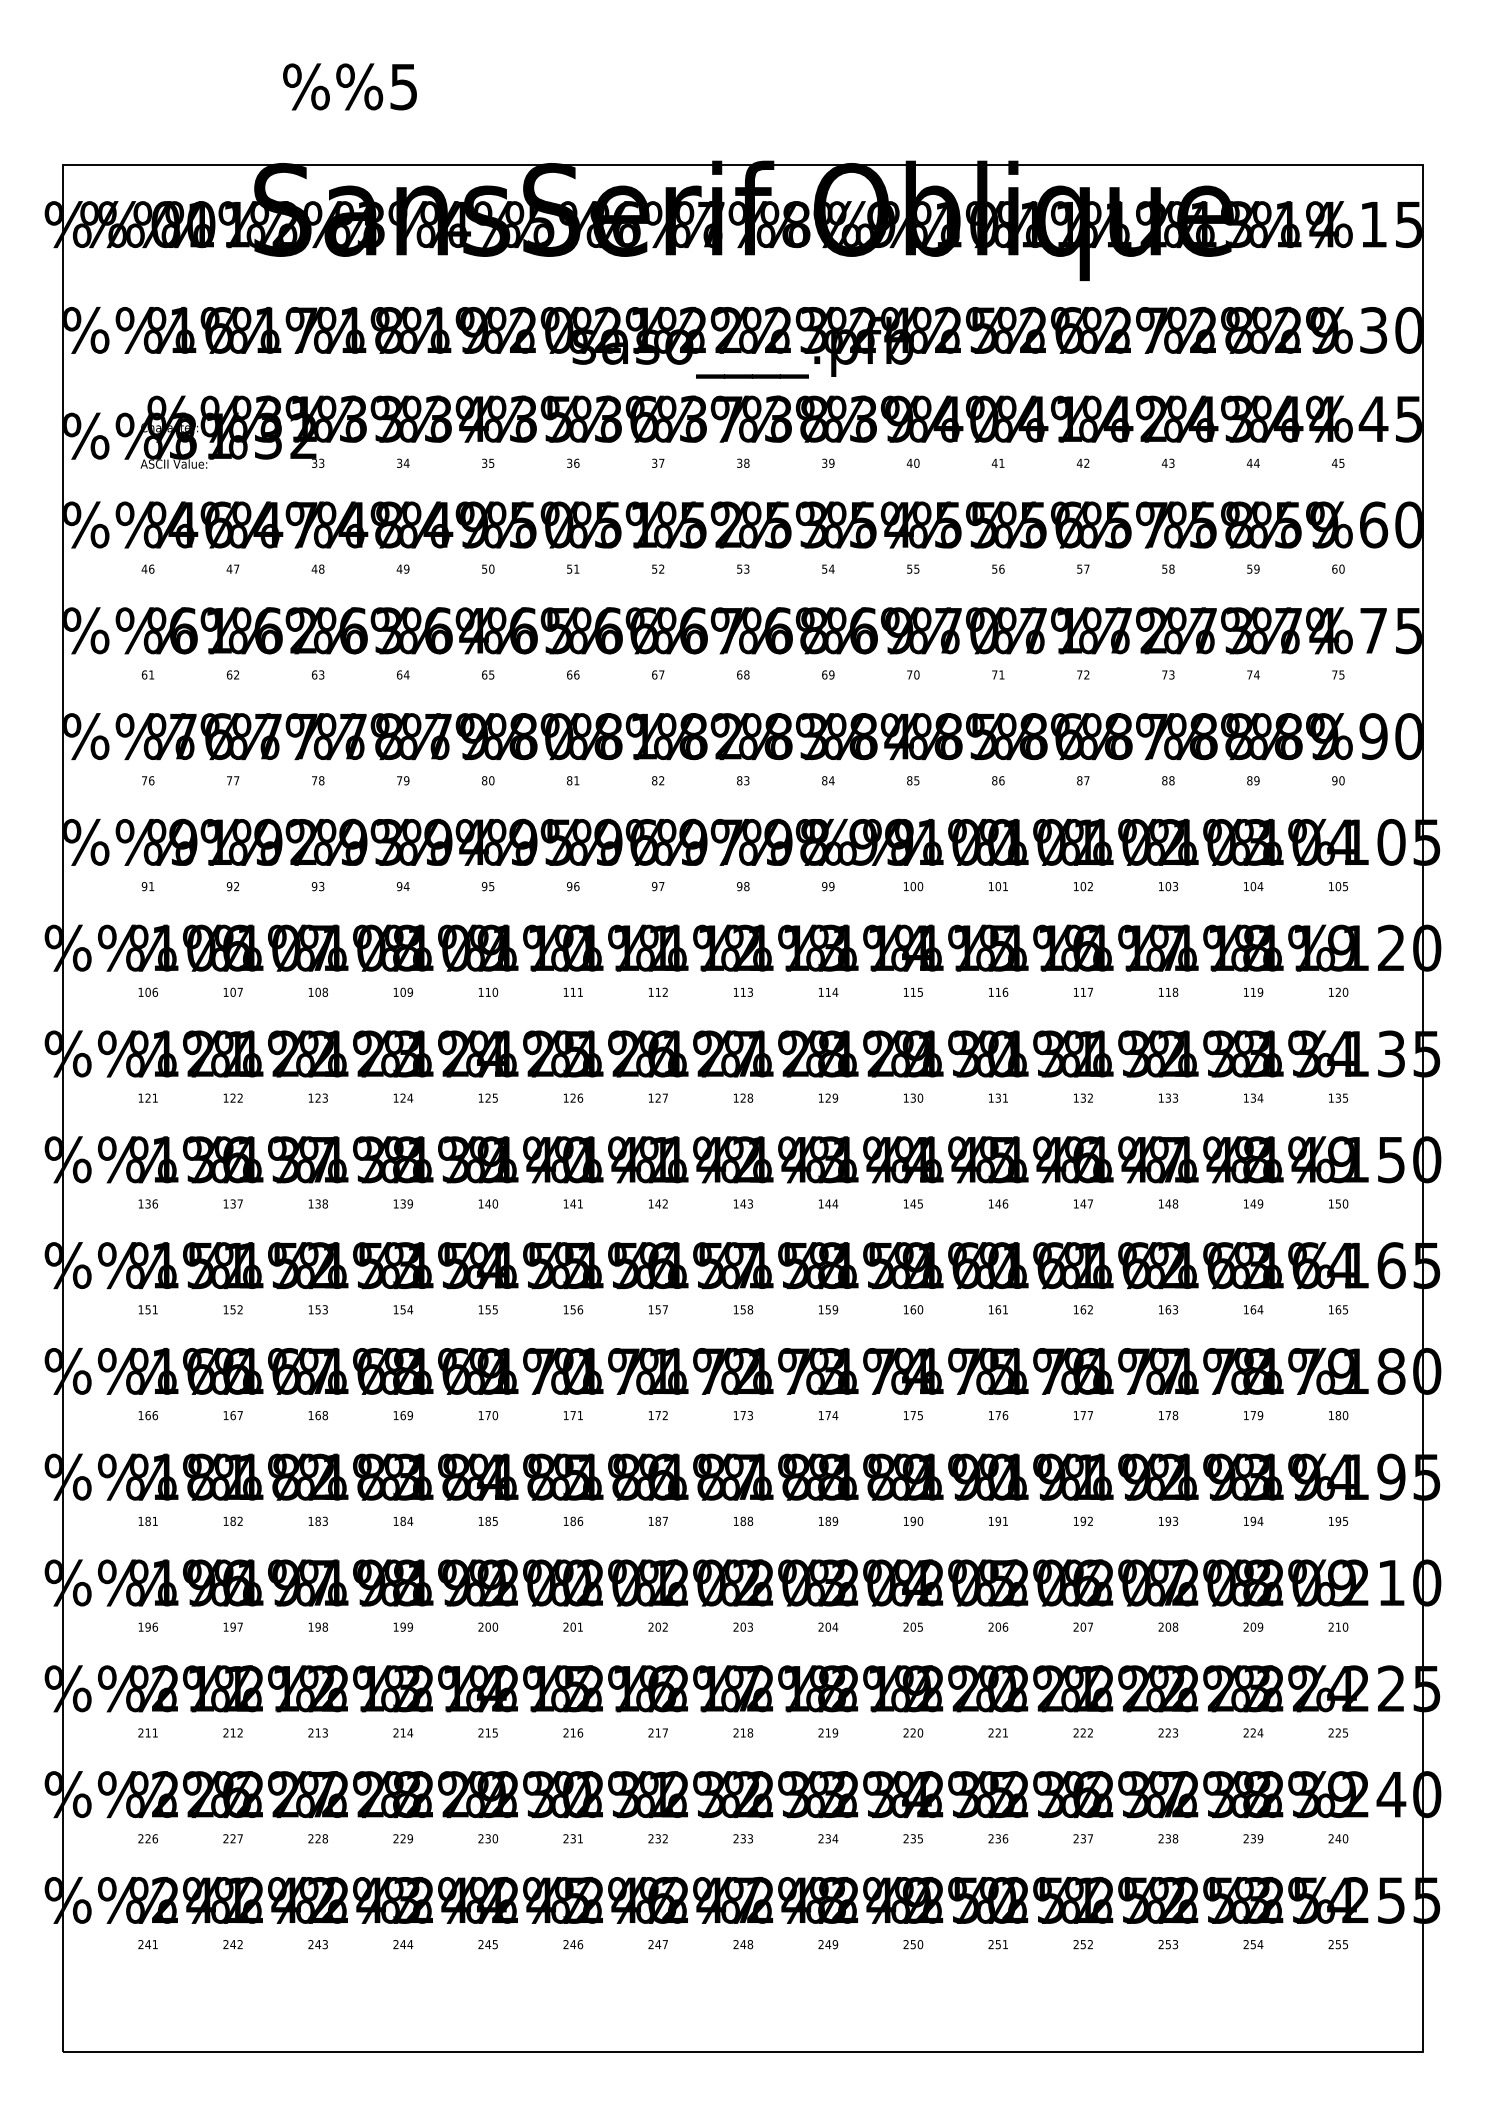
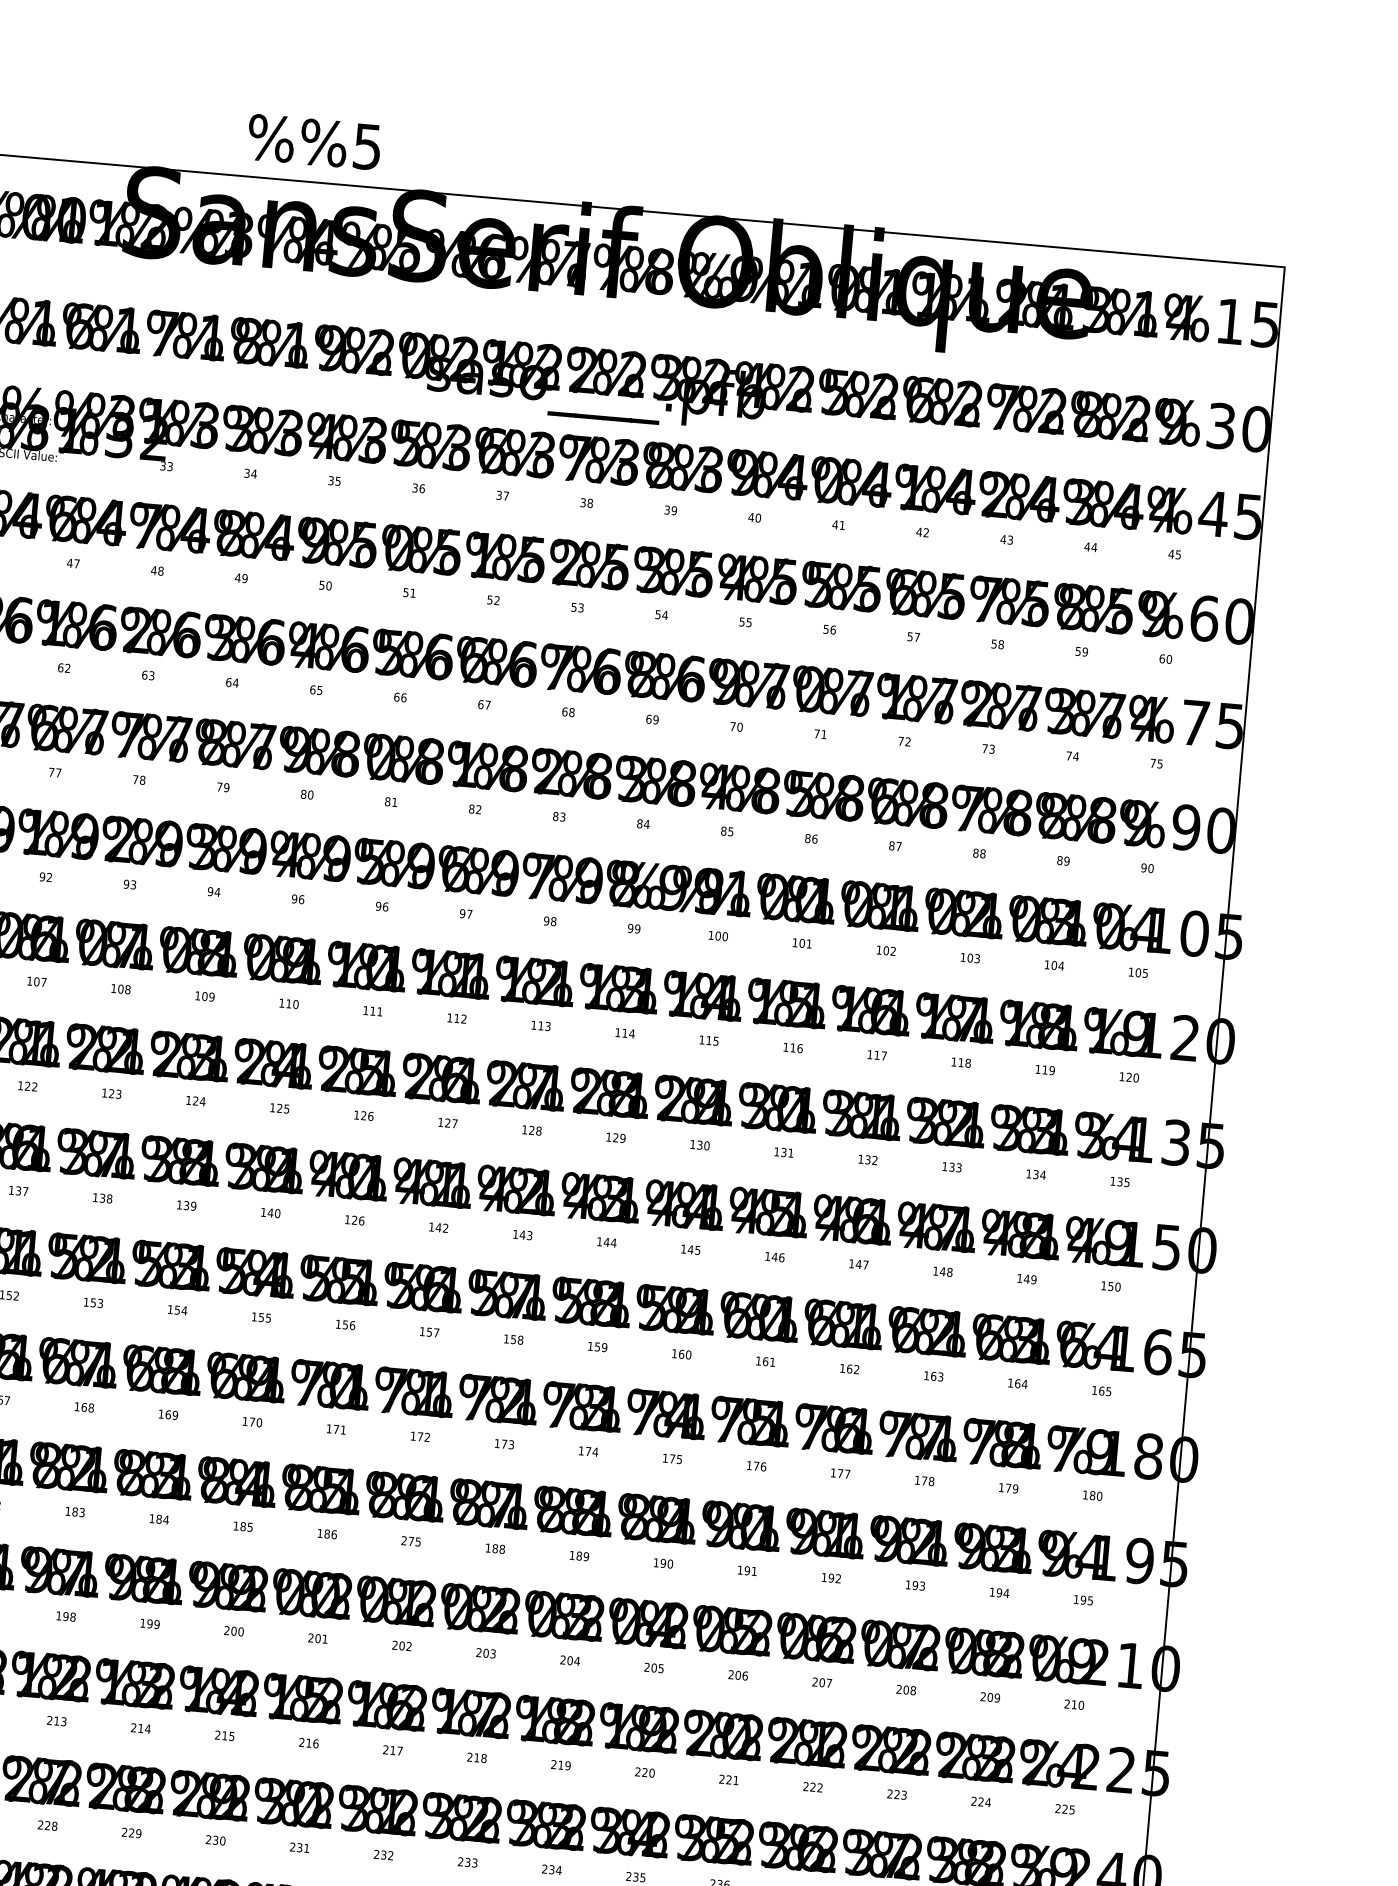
text: (349, 86) -> (313, 141), moved
text: (491, 886) -> (301, 899), 95 -> 96
text: (576, 1203) -> (357, 1220), 141 -> 126
text: (657, 1520) -> (410, 1540), 187 -> 275

